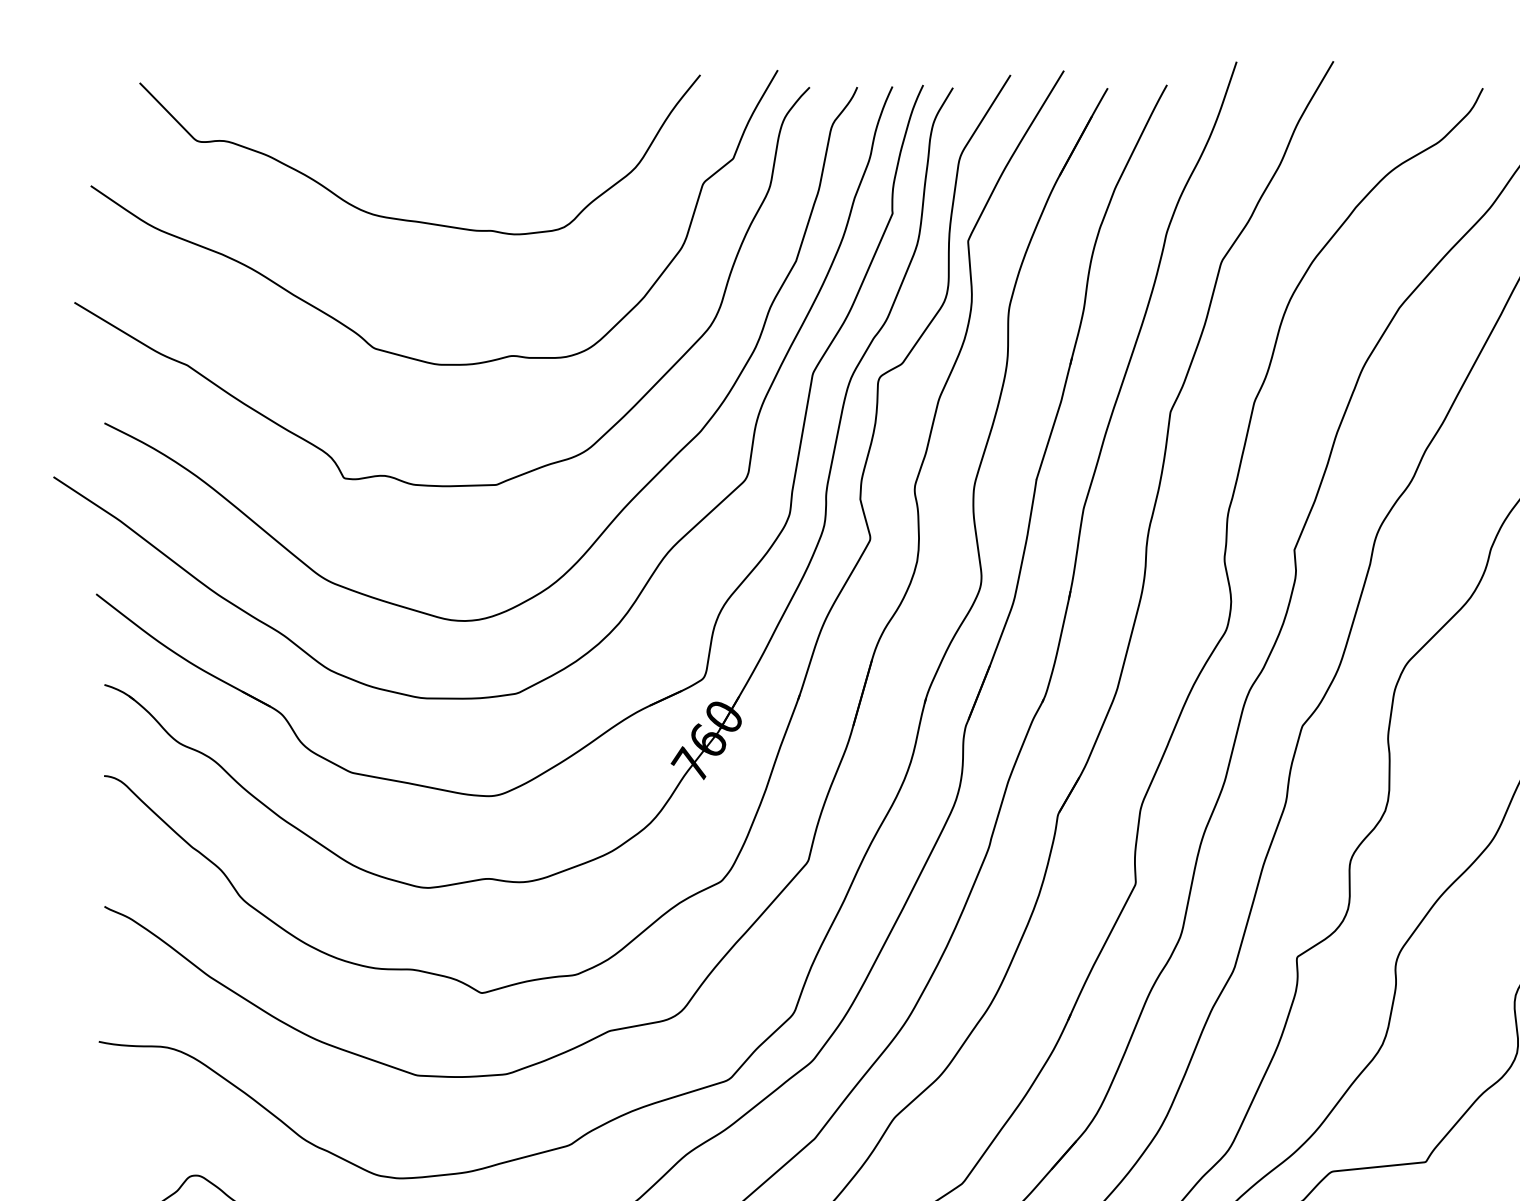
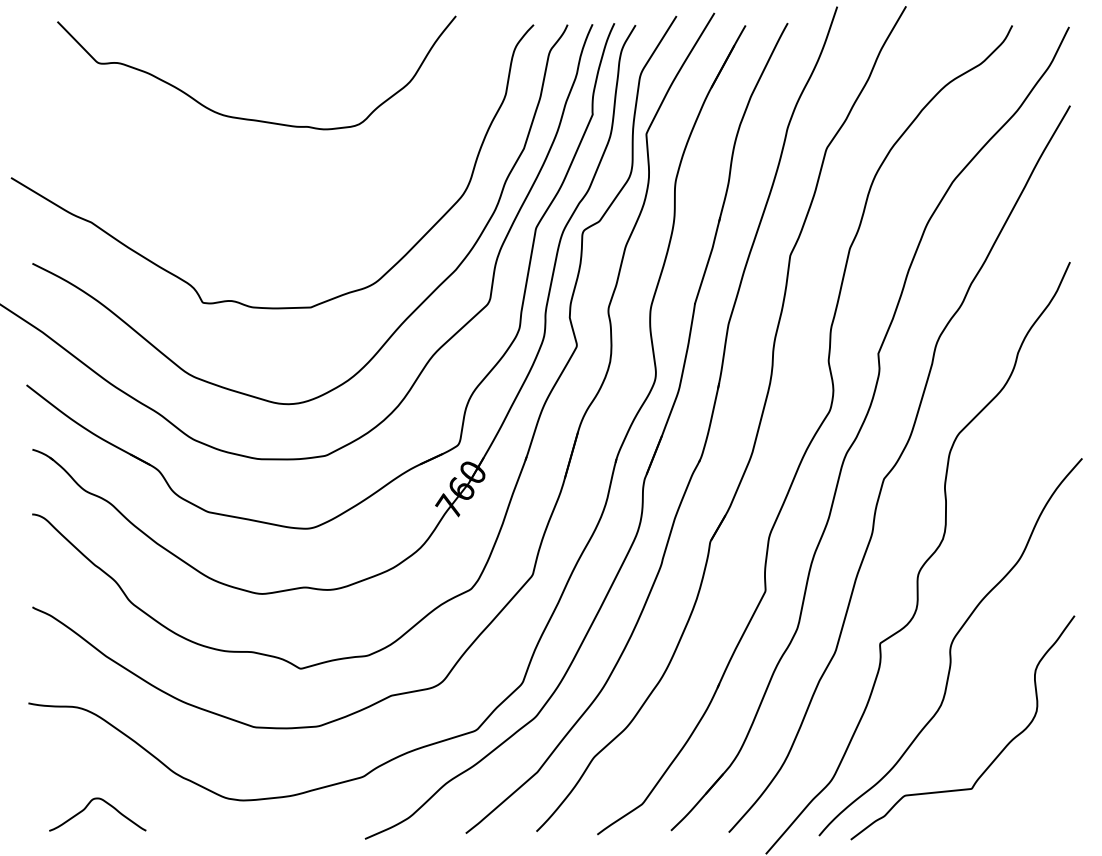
curve: (354, 330) -> (210, 197), removed

